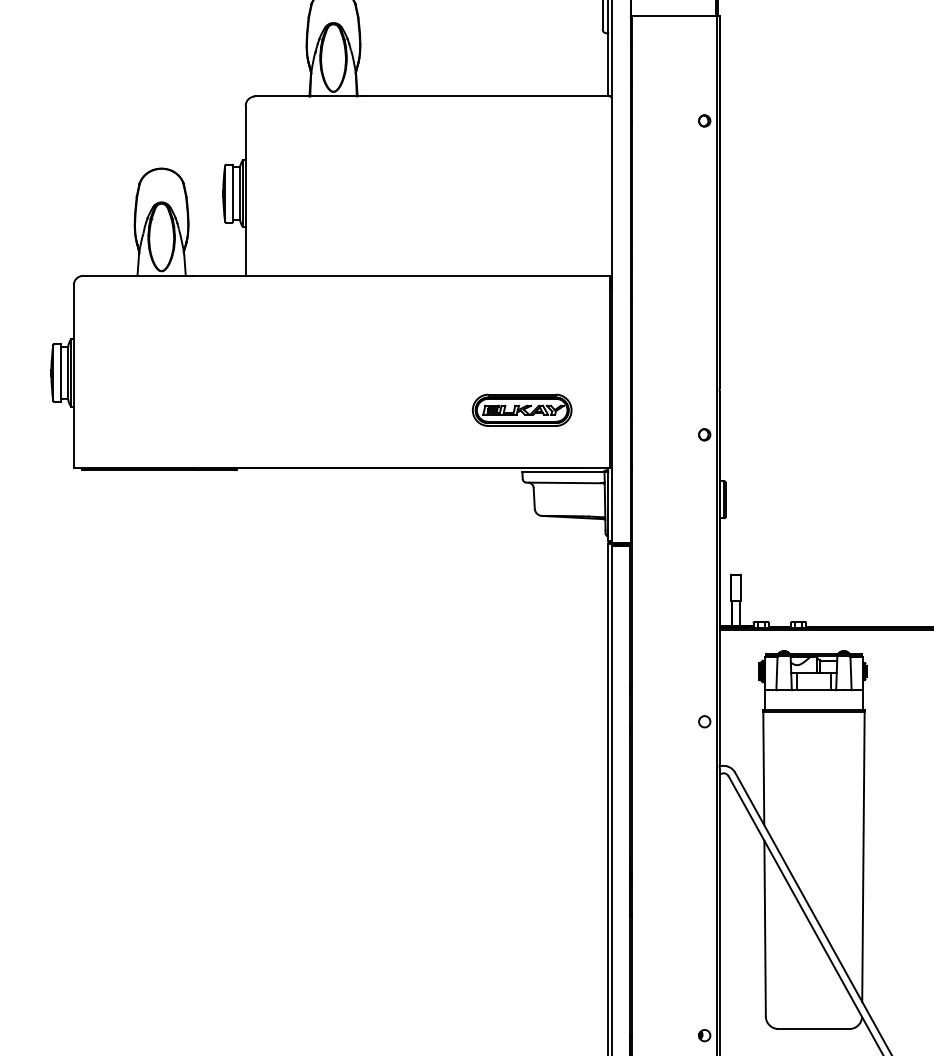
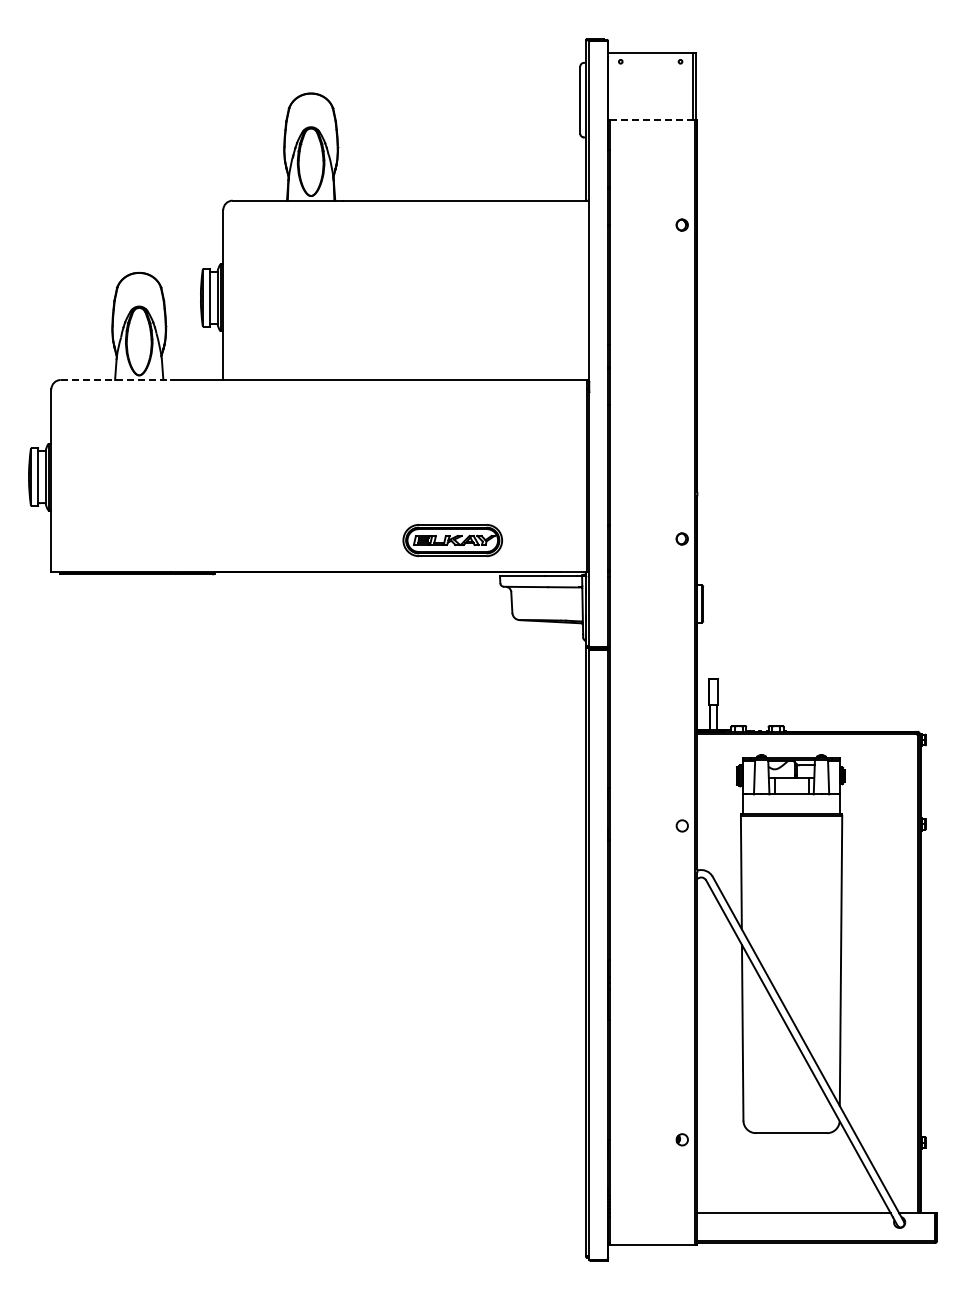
line: (674, 16) -> (652, 120), solid -> dashed
line: (138, 276) -> (116, 380), solid -> dashed
part: (521, 410) -> (452, 540), moved

